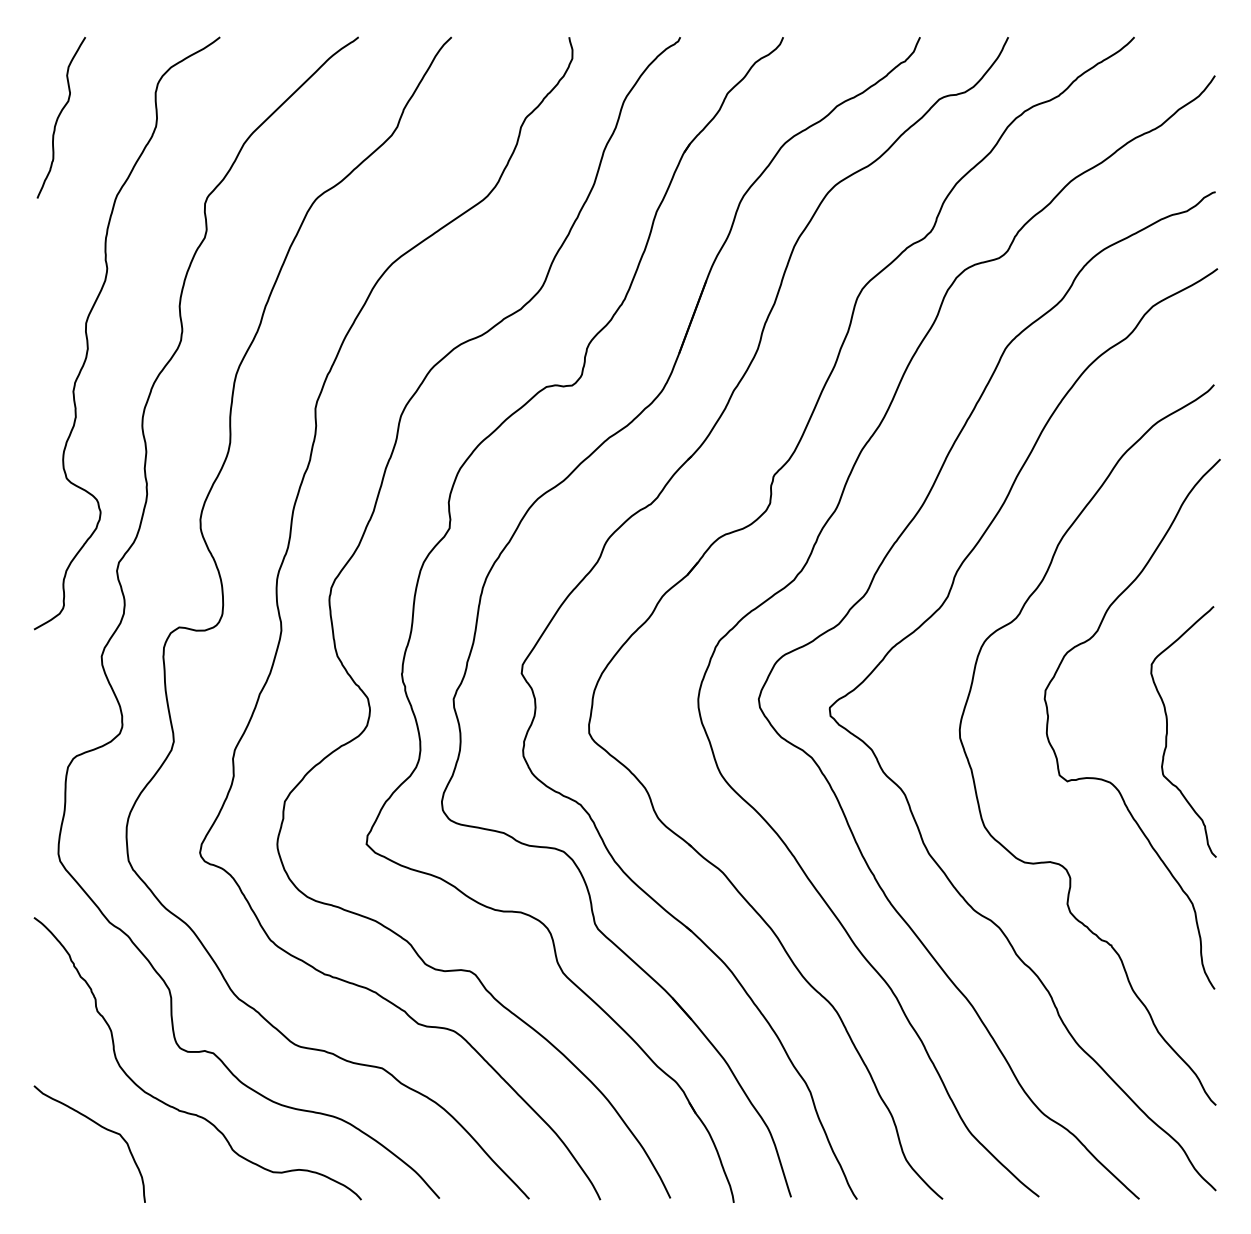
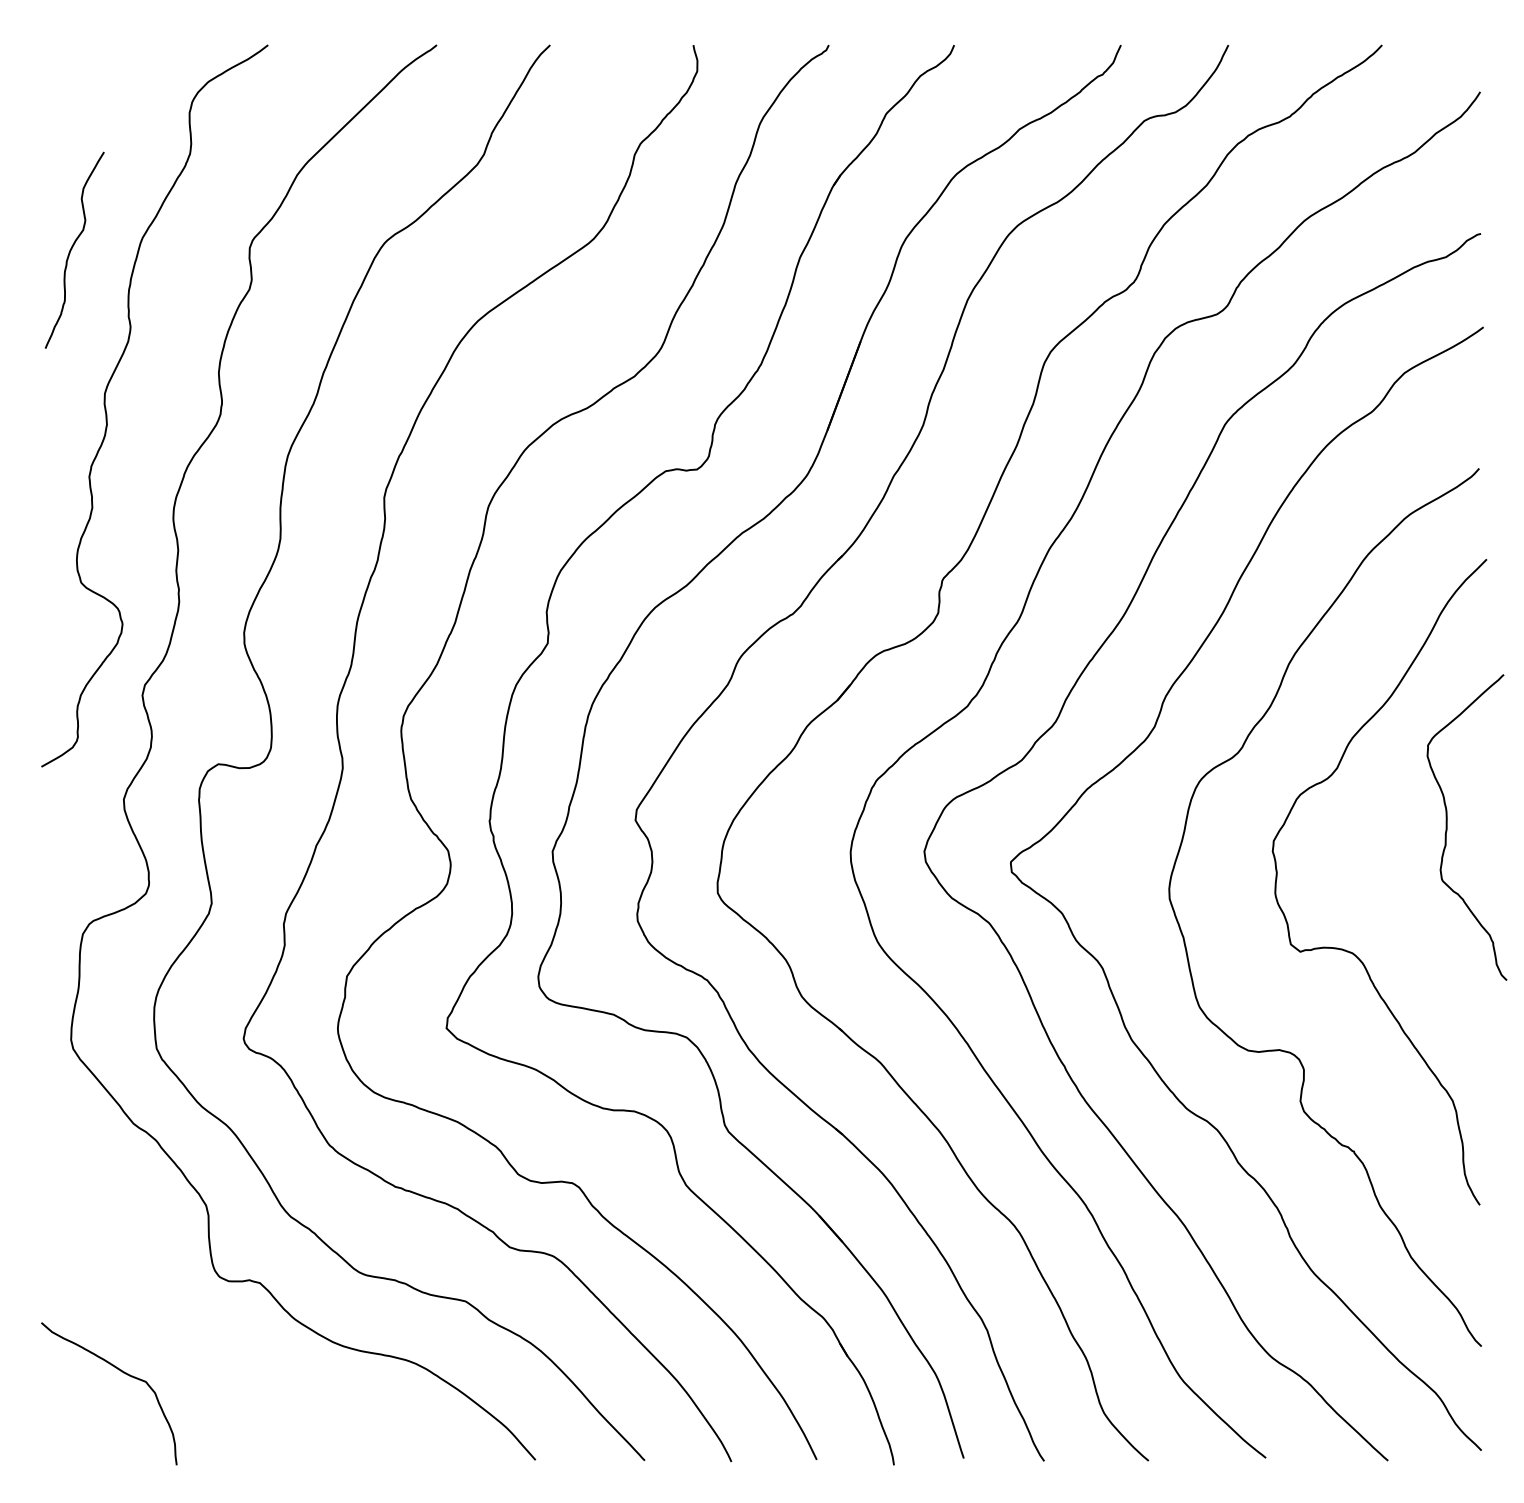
curve: (59, 117) -> (72, 249), moved
curve: (1167, 731) -> (1447, 827), moved
curve: (172, 1106) -> (210, 1347), removed

